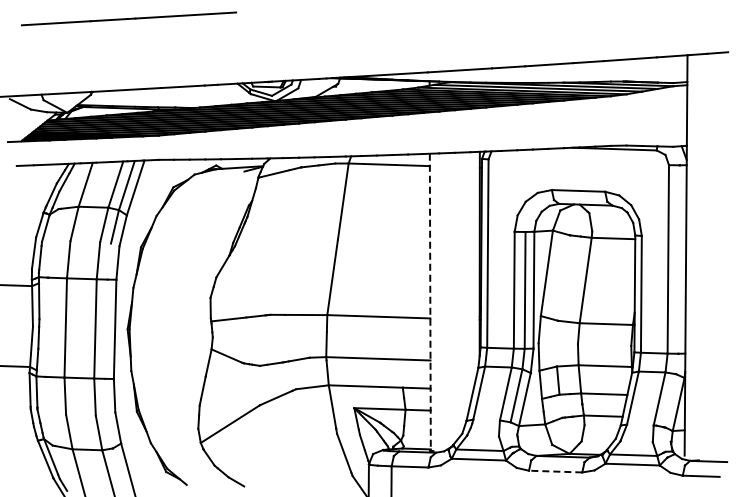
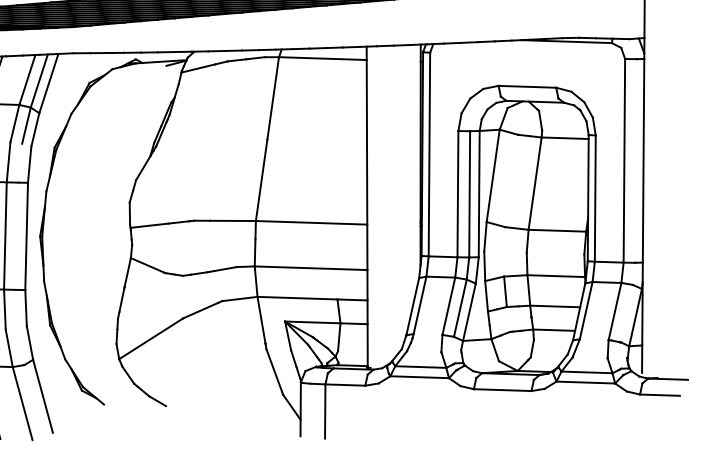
line: (430, 302) -> (367, 207), dashed -> solid
line: (555, 471) -> (502, 390), dashed -> solid

